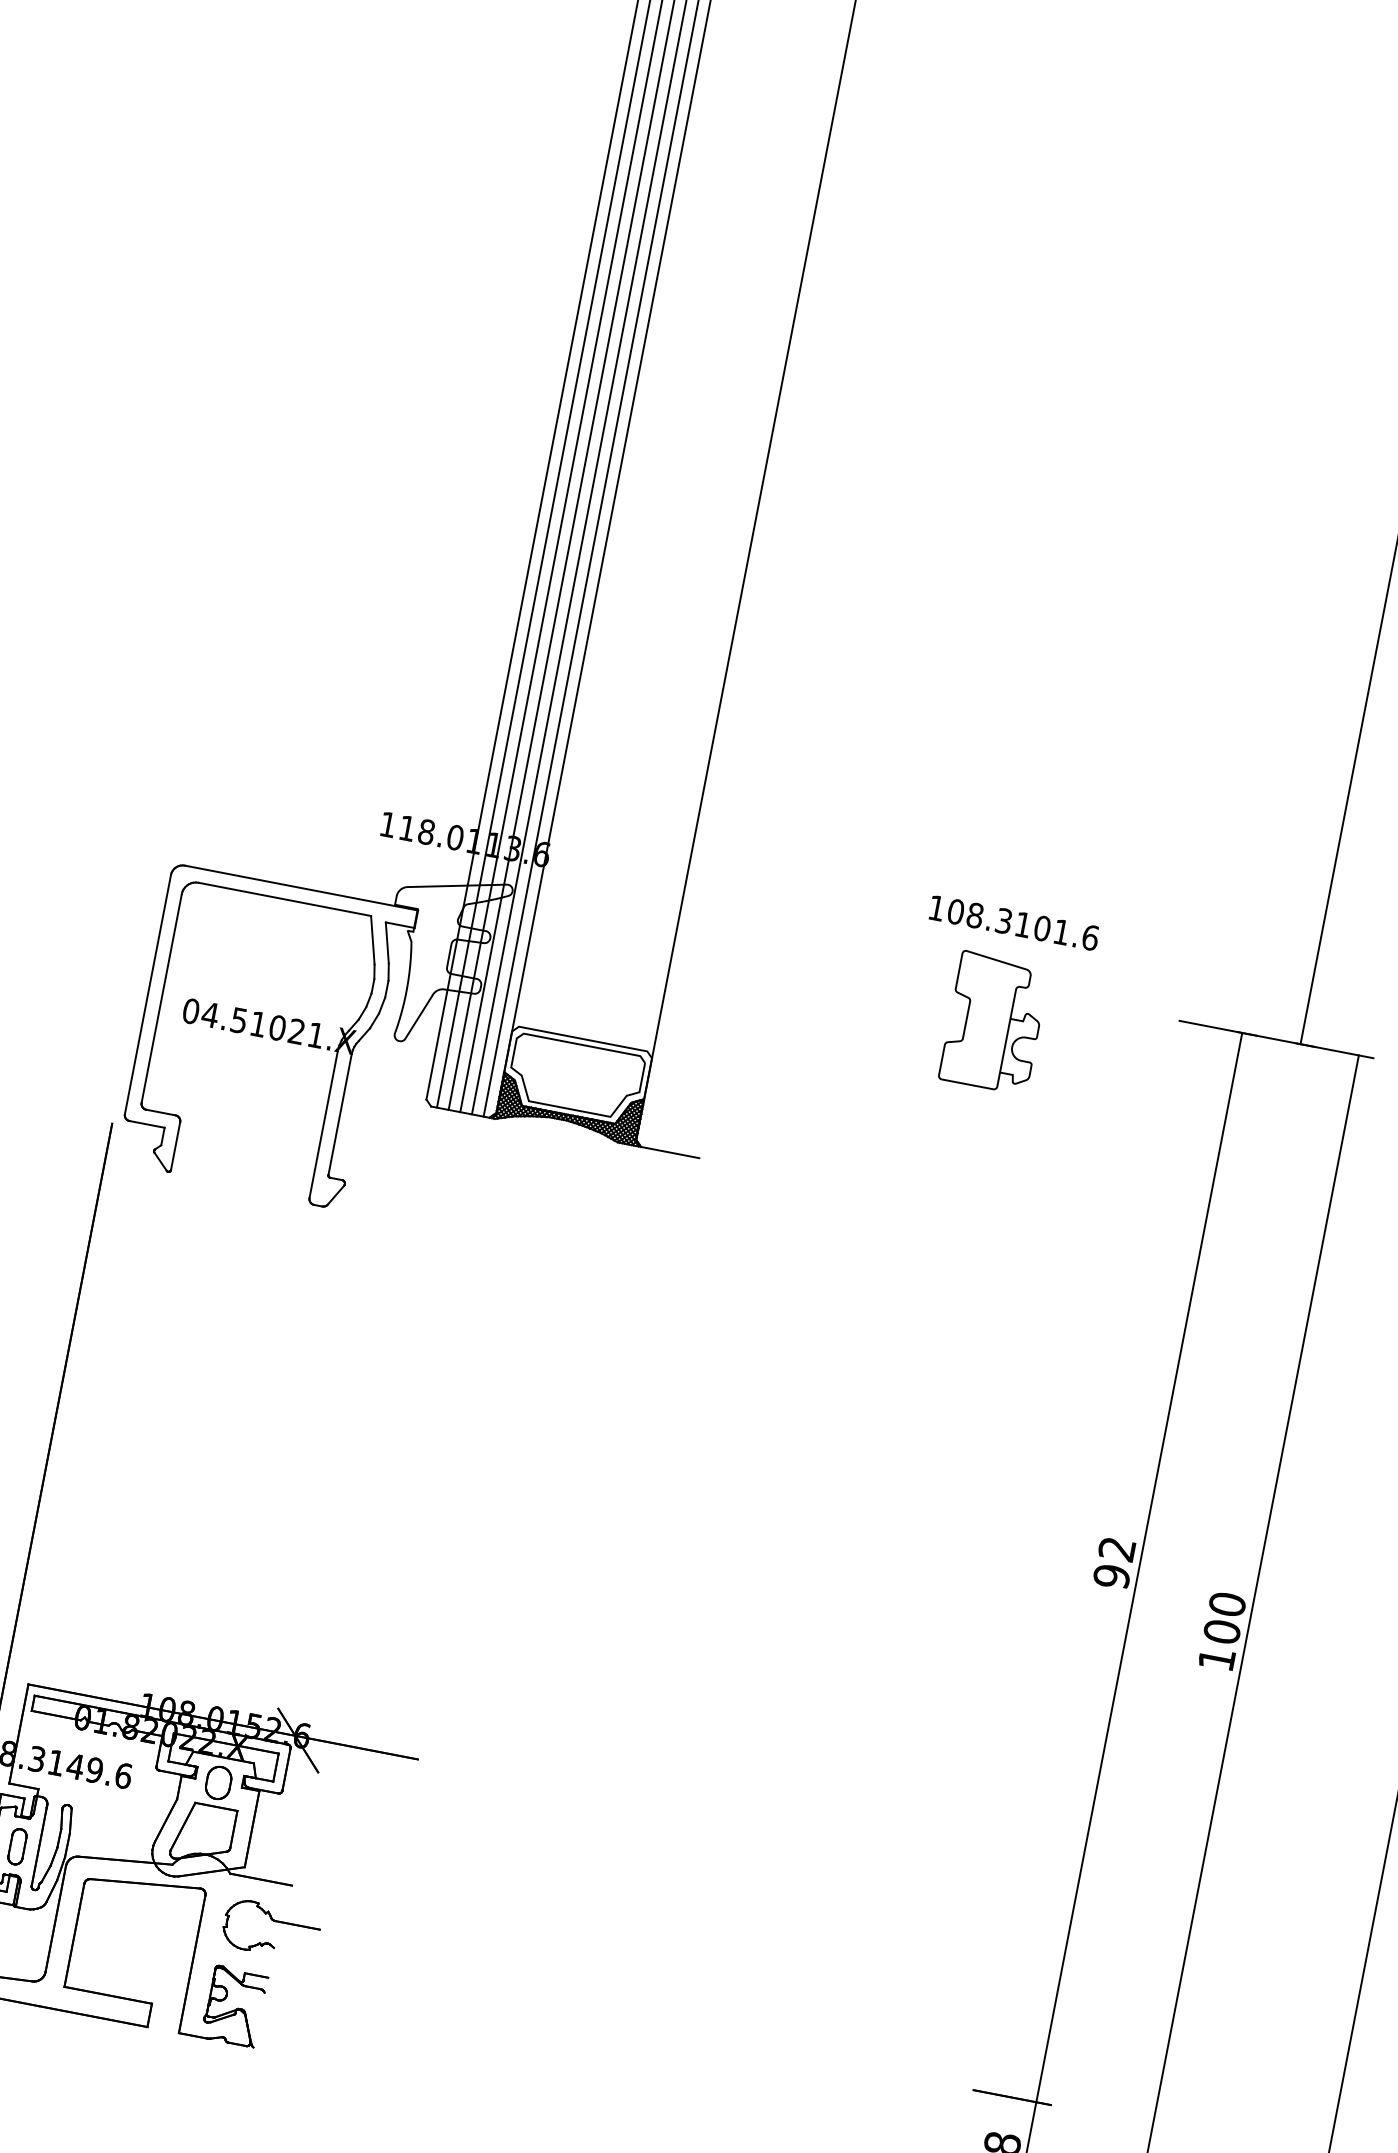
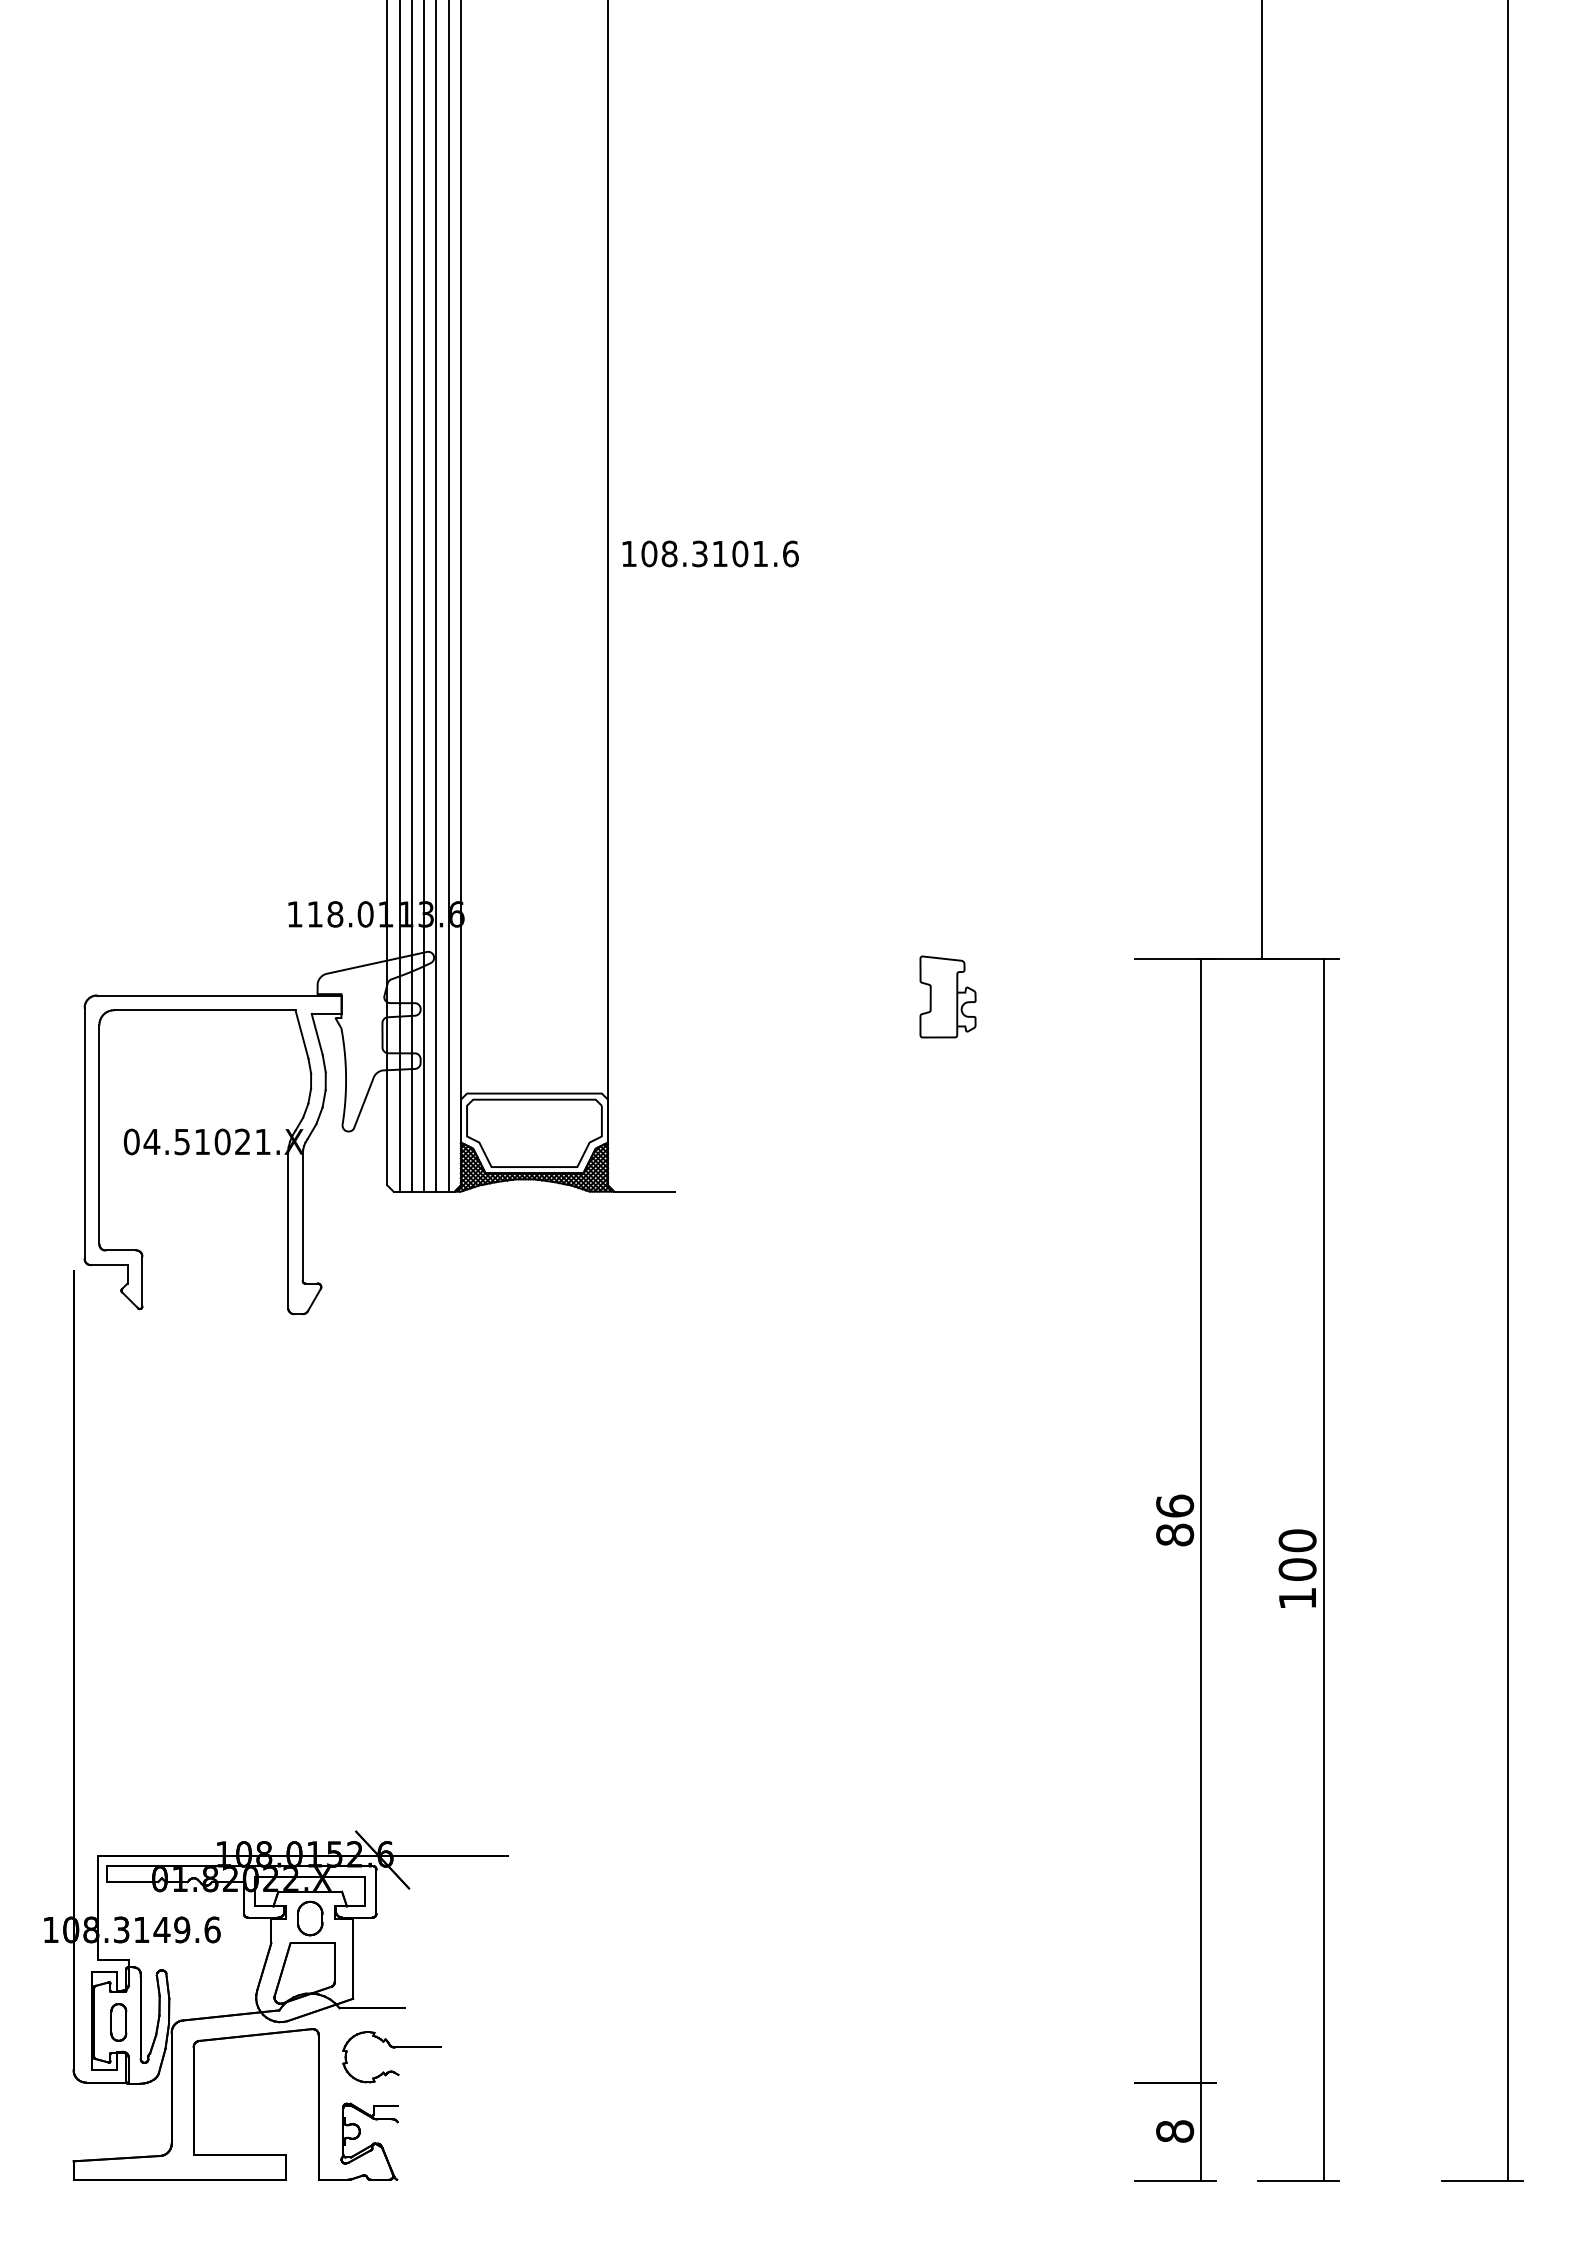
text: (1014, 922) -> (710, 553), moved
part: (994, 1022) -> (947, 996), size x0.6
text: (1114, 1562) -> (1175, 1520), 92 -> 86

